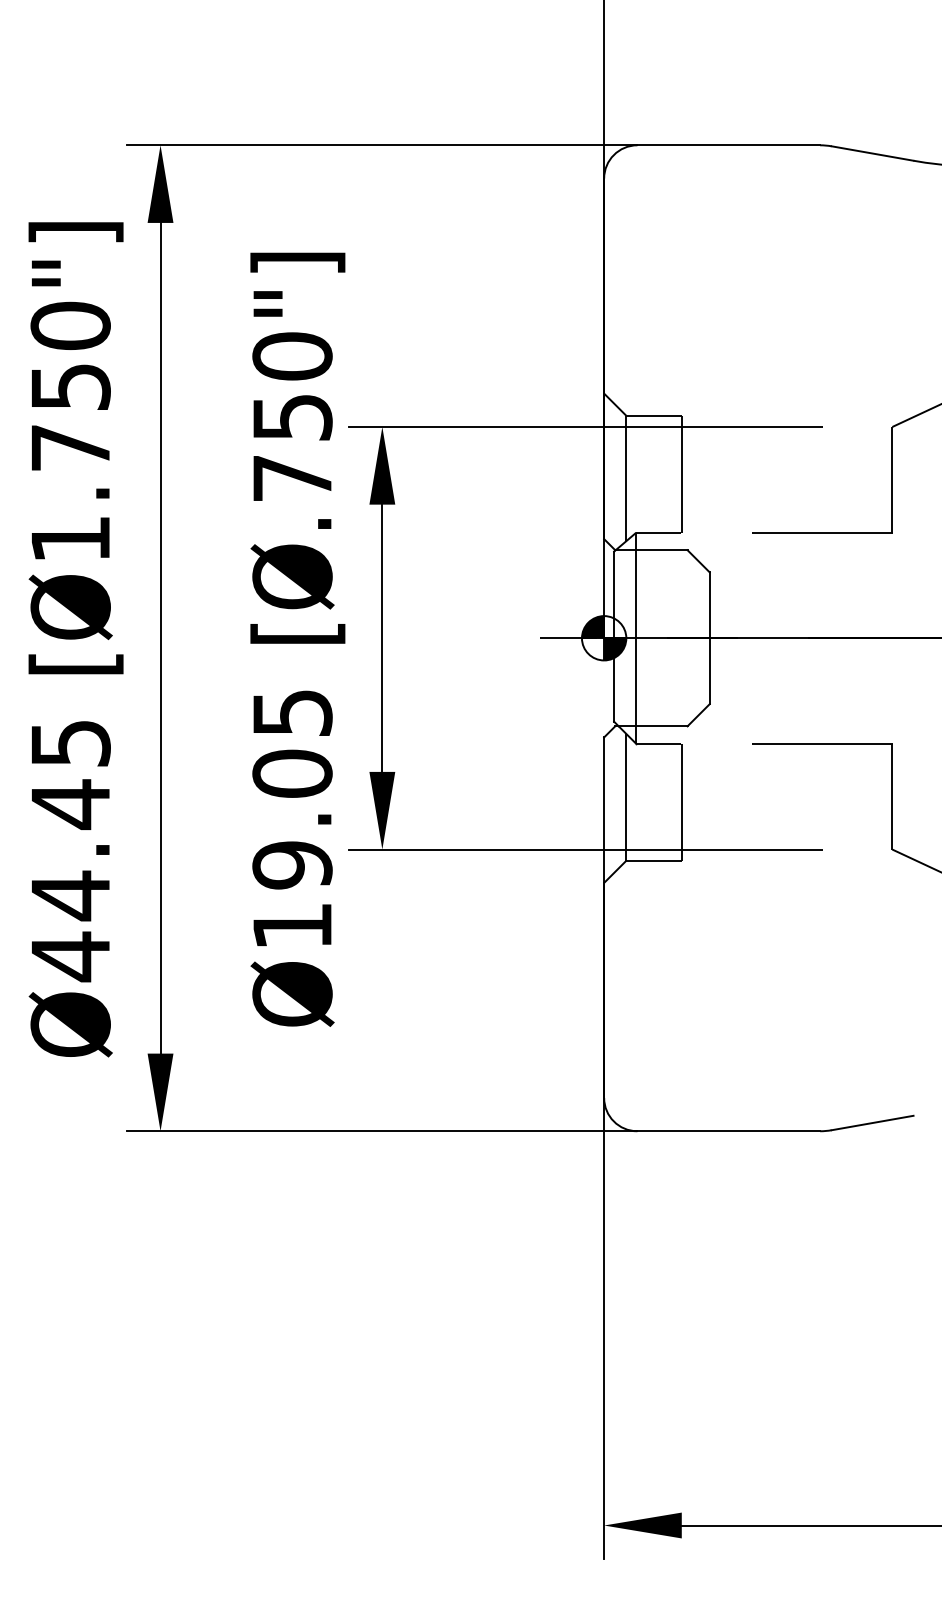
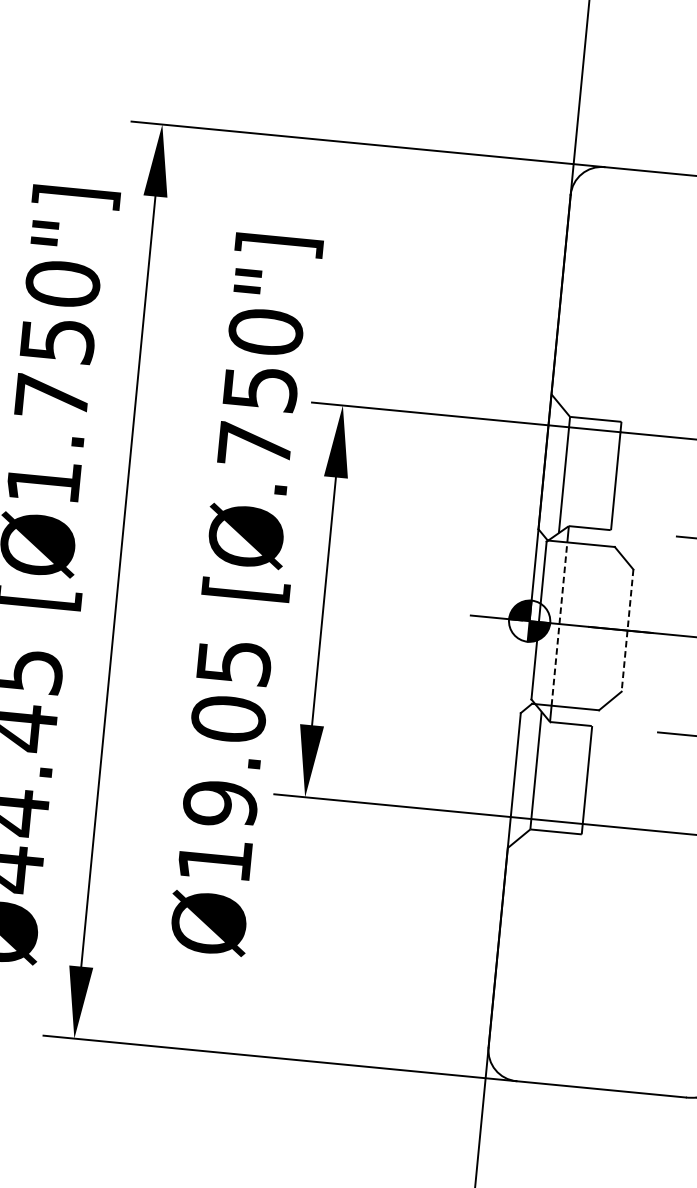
line: (636, 637) -> (559, 623), solid -> dashed
line: (709, 638) -> (627, 630), solid -> dashed

